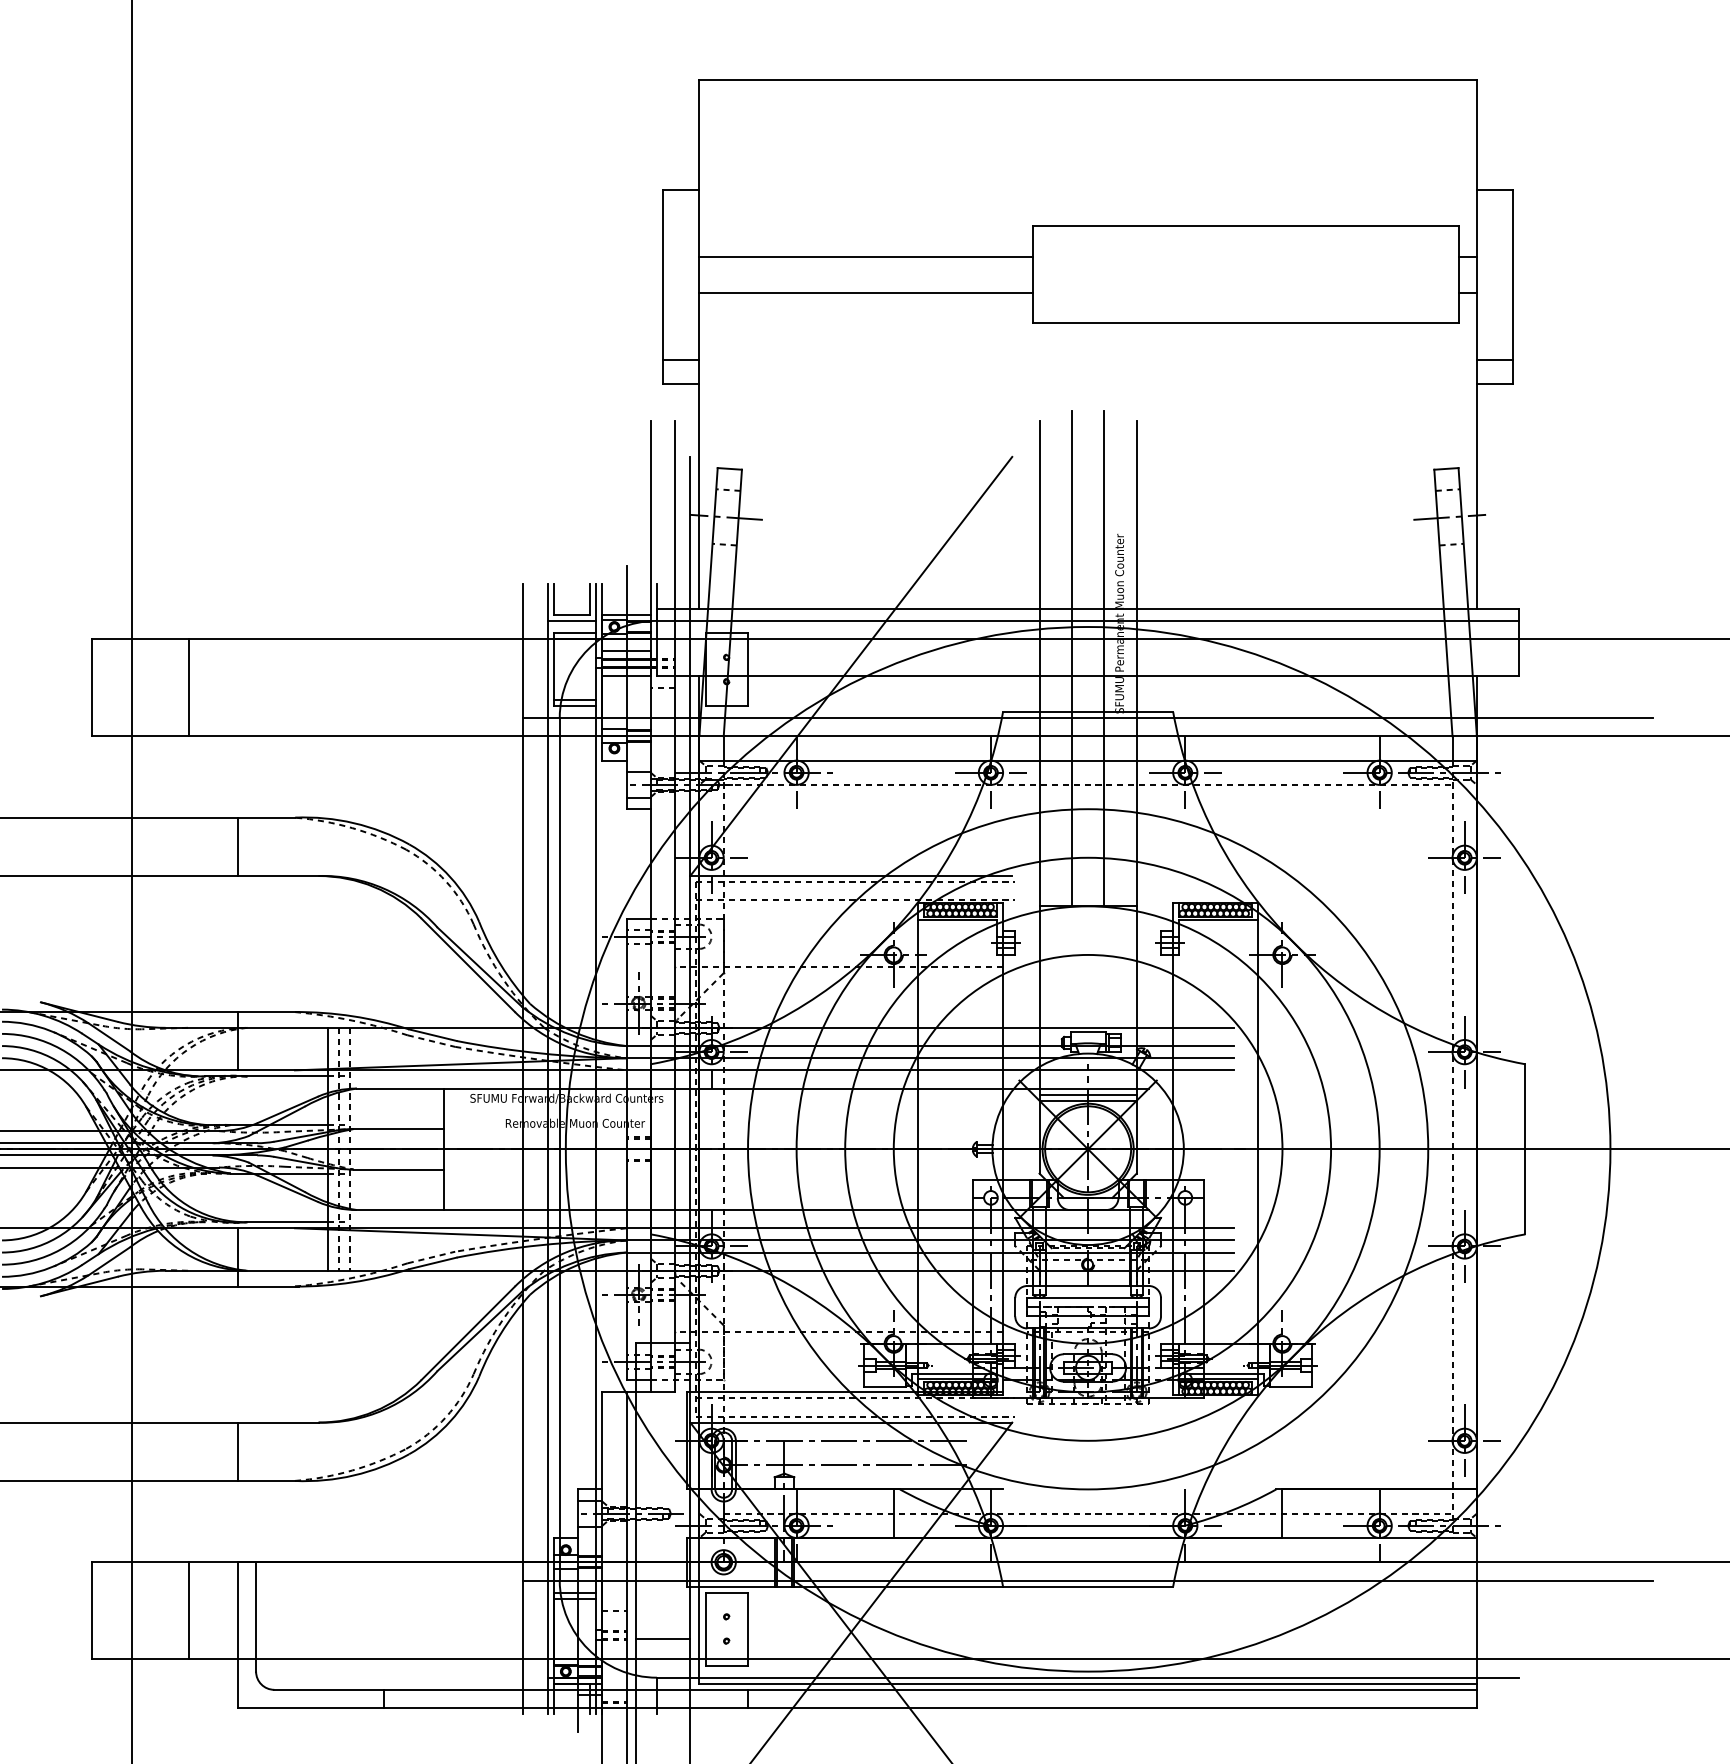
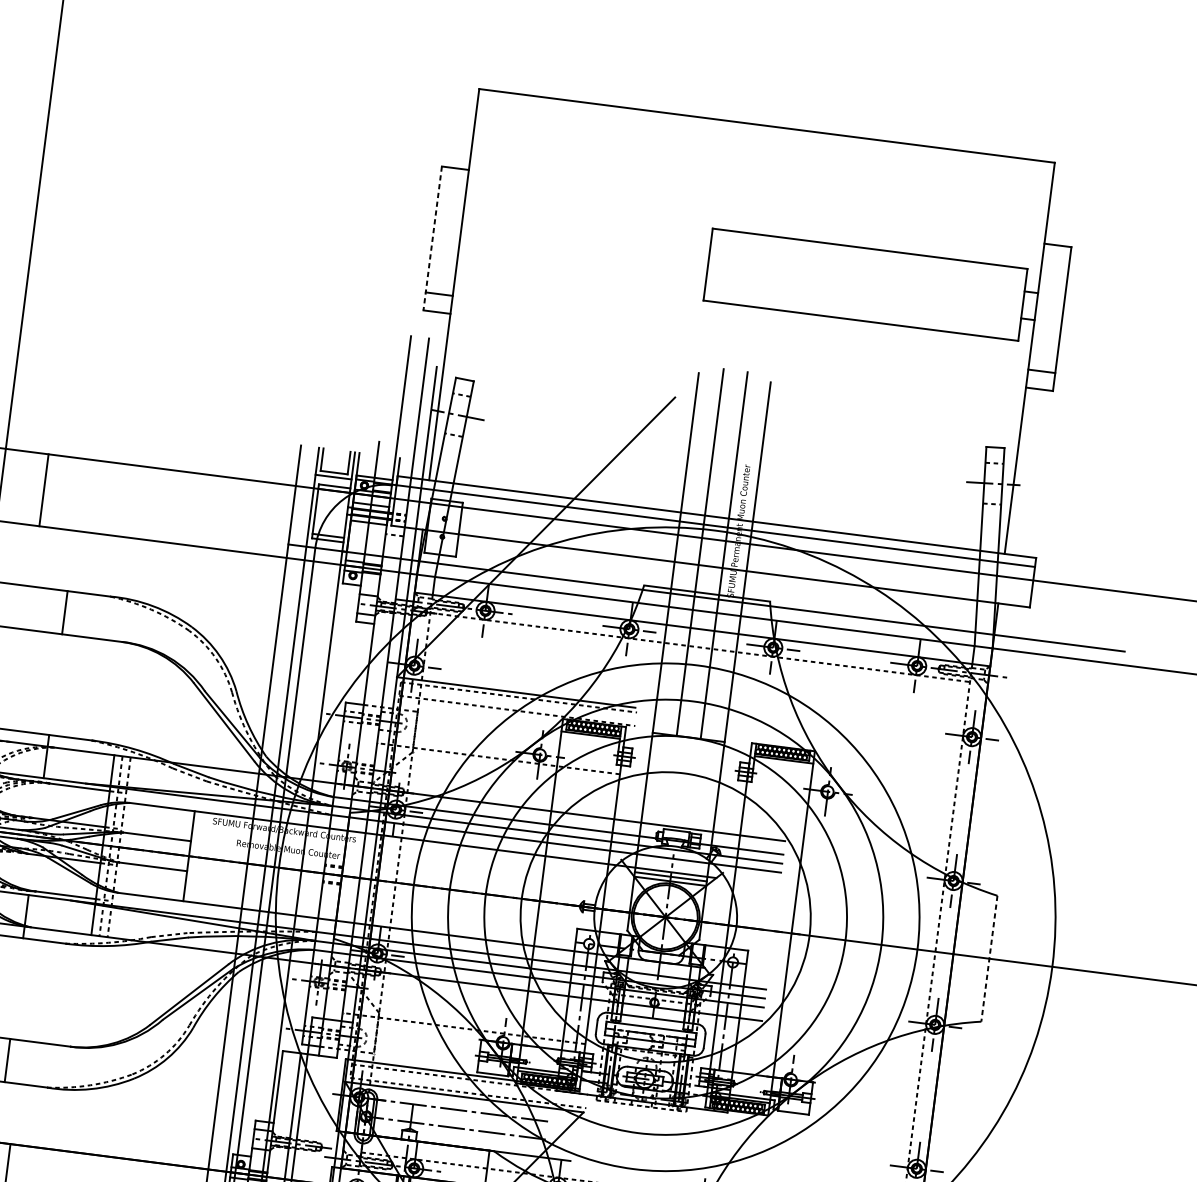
line: (866, 256) -> (586, 235), removed
line: (663, 287) -> (433, 238), solid -> dashed
line: (866, 292) -> (582, 261), removed
line: (1525, 1149) -> (989, 958), solid -> dashed

